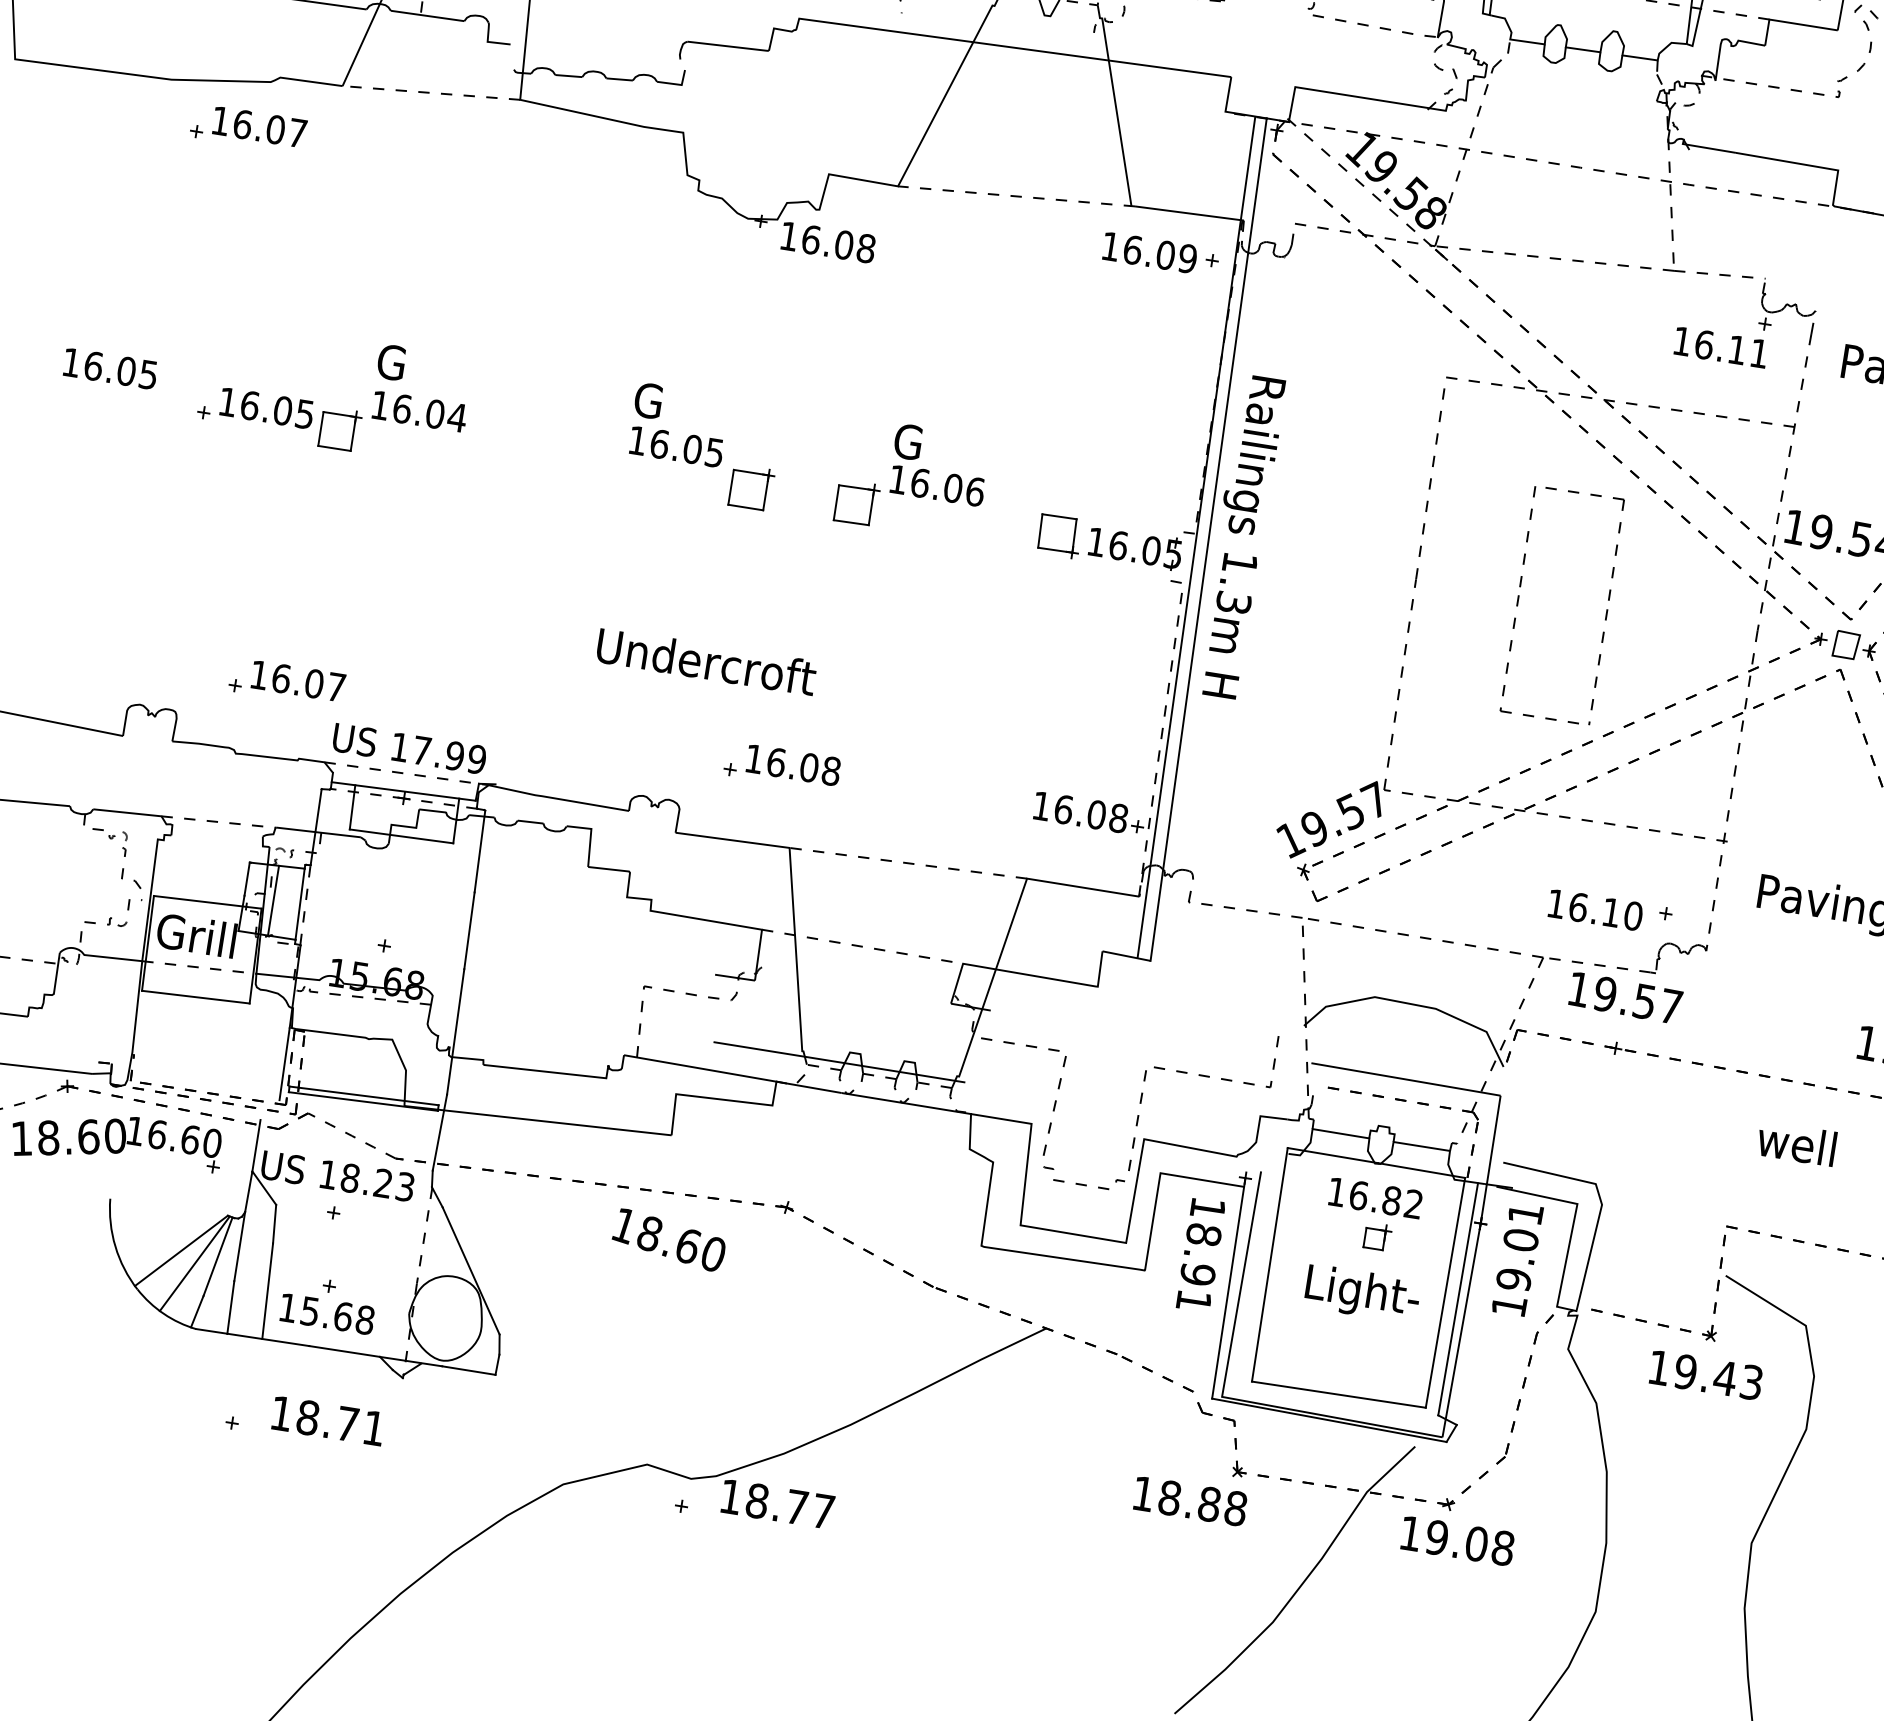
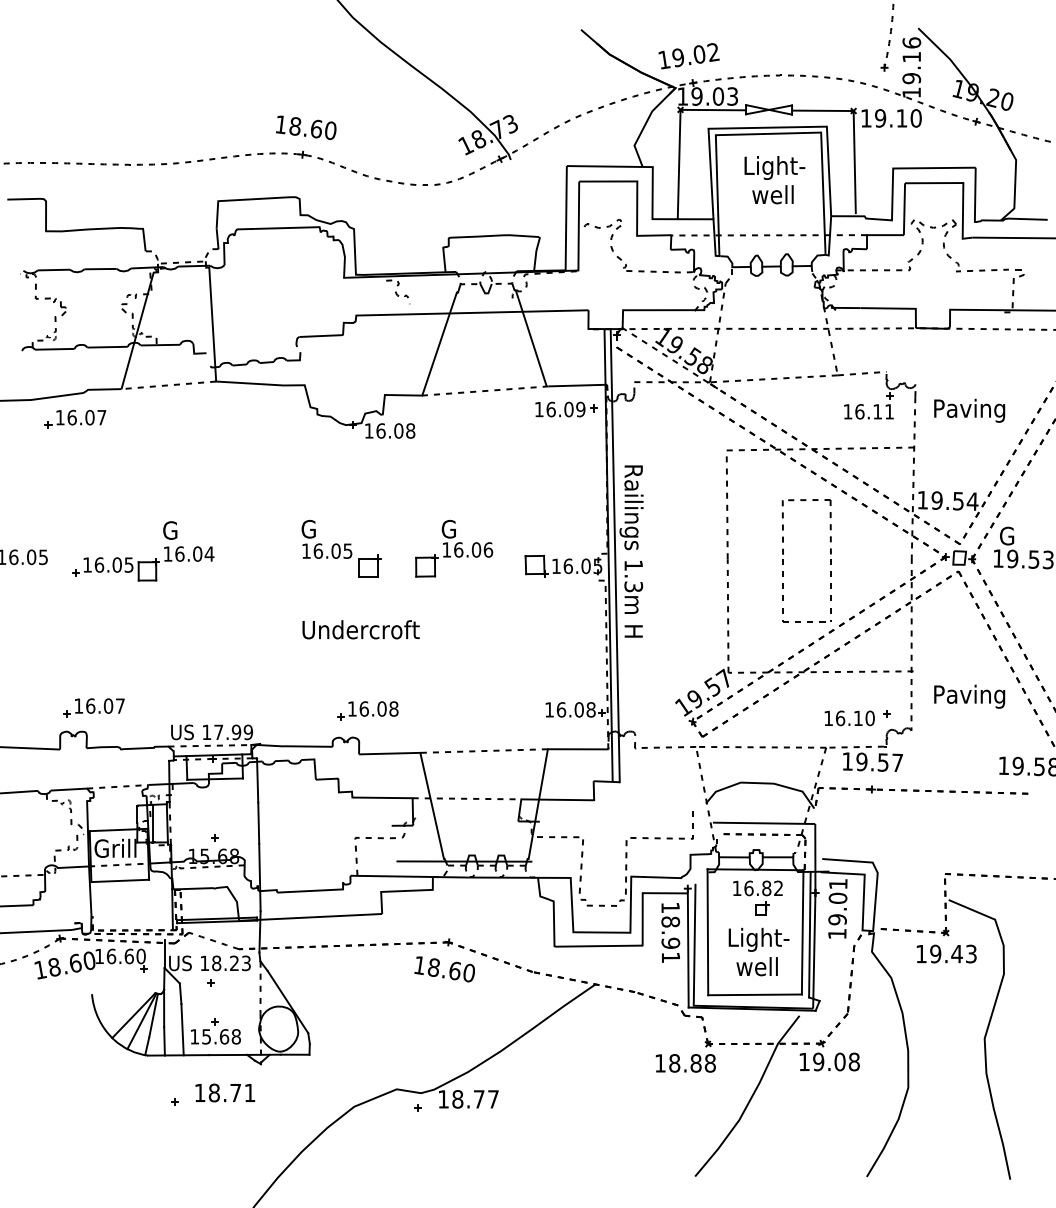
text: (705, 661) -> (360, 629), moved
part: (286, 681) -> (93, 707), moved
part: (781, 766) -> (367, 710), moved
text: (1795, 1143) -> (756, 966), moved
text: (668, 1240) -> (444, 969), moved

